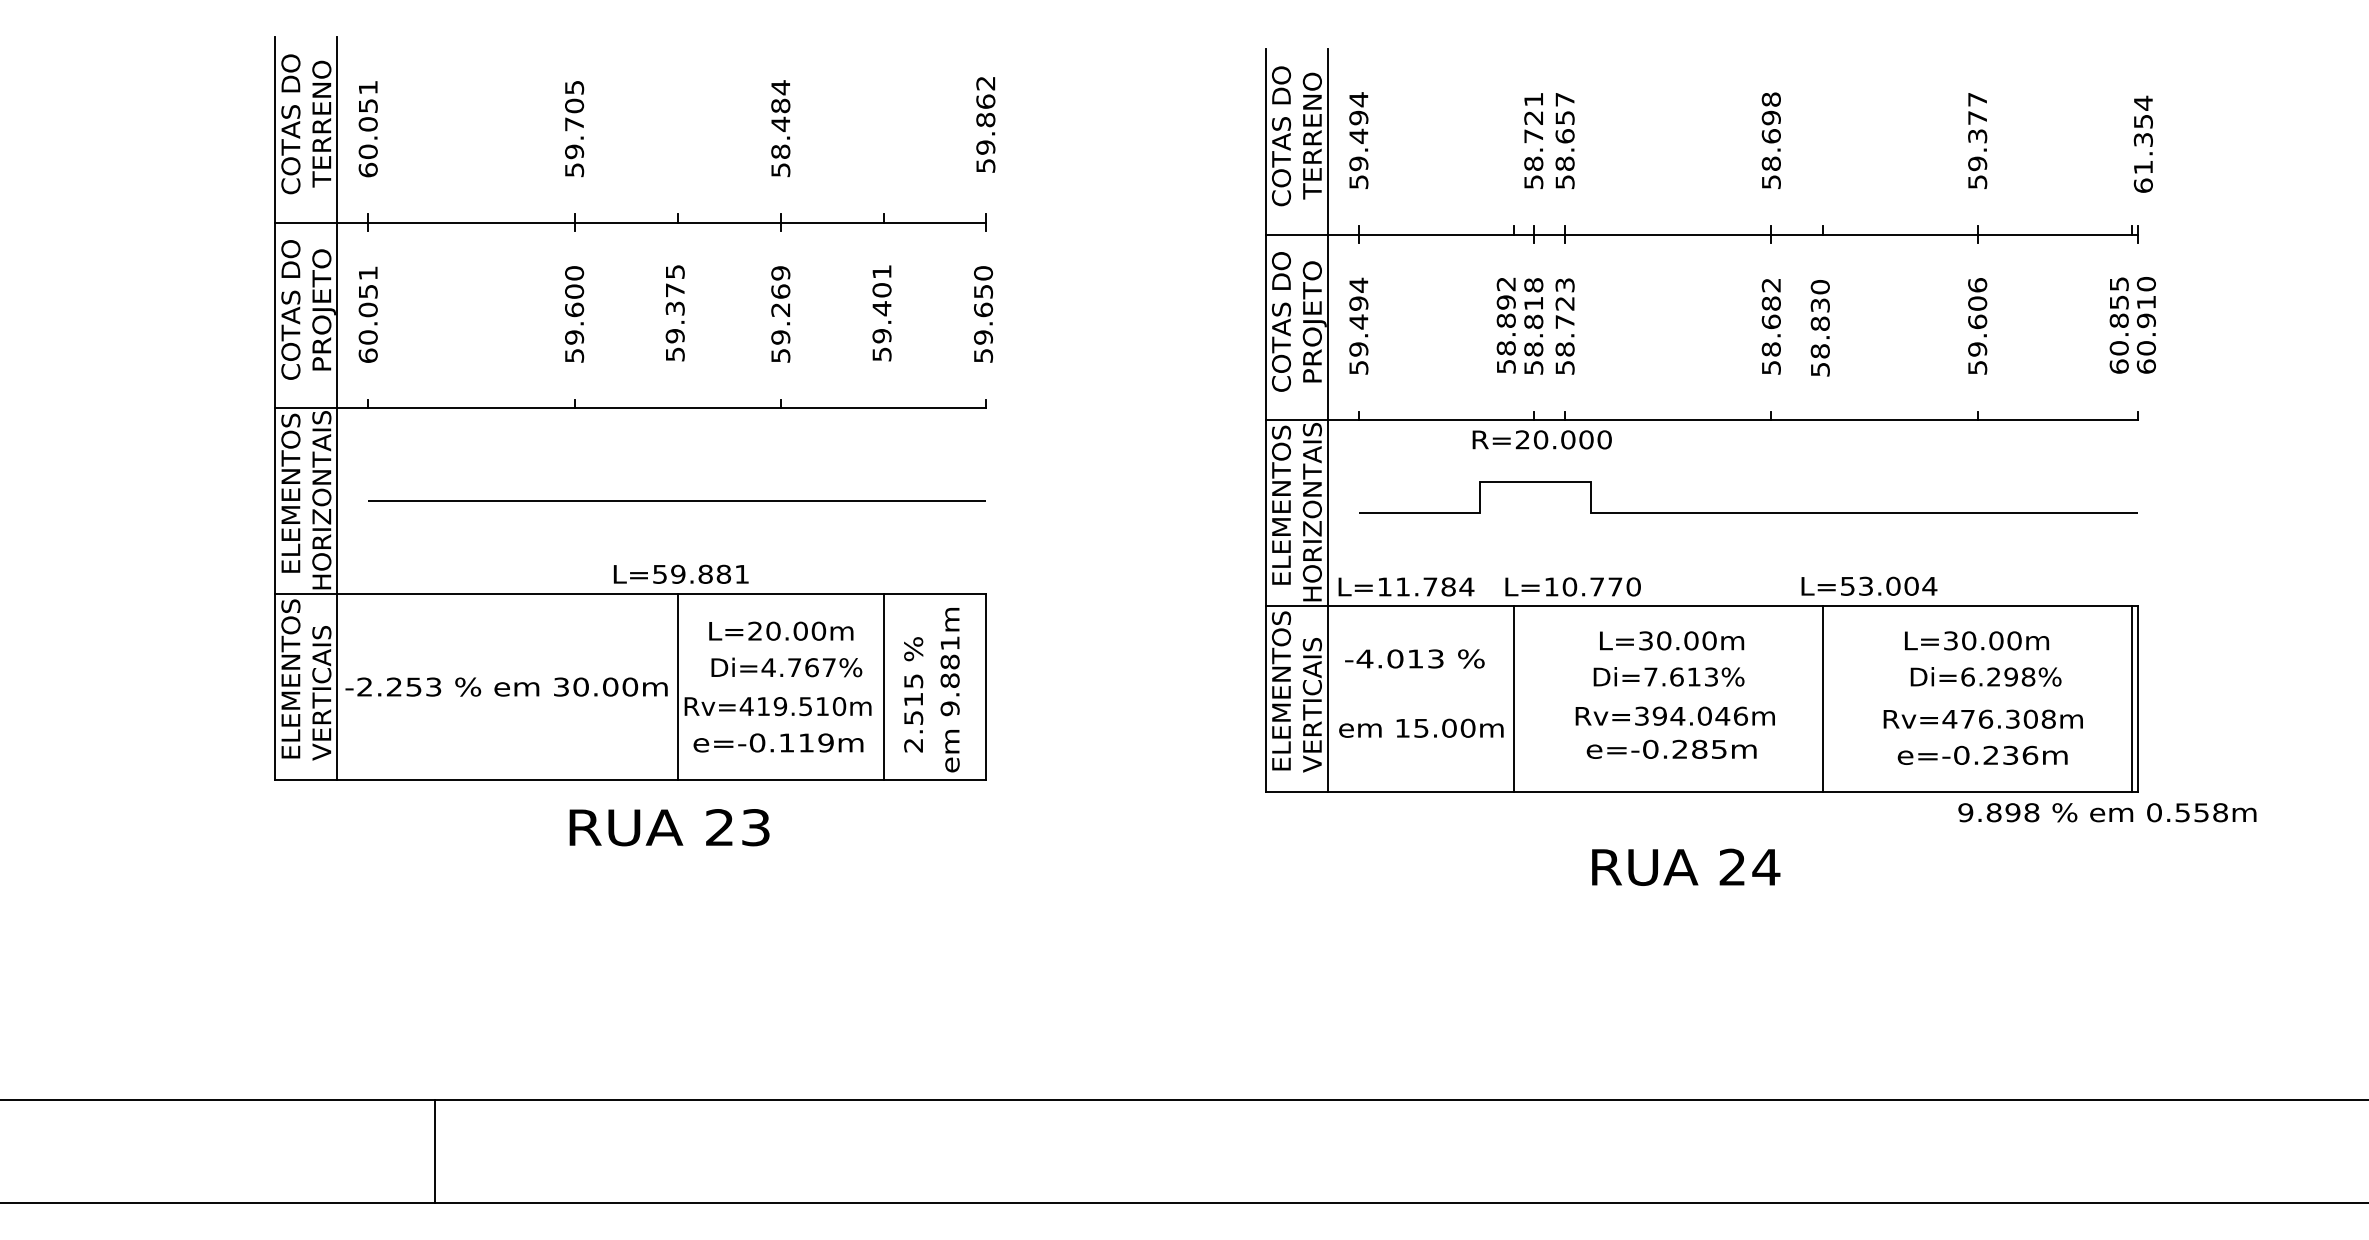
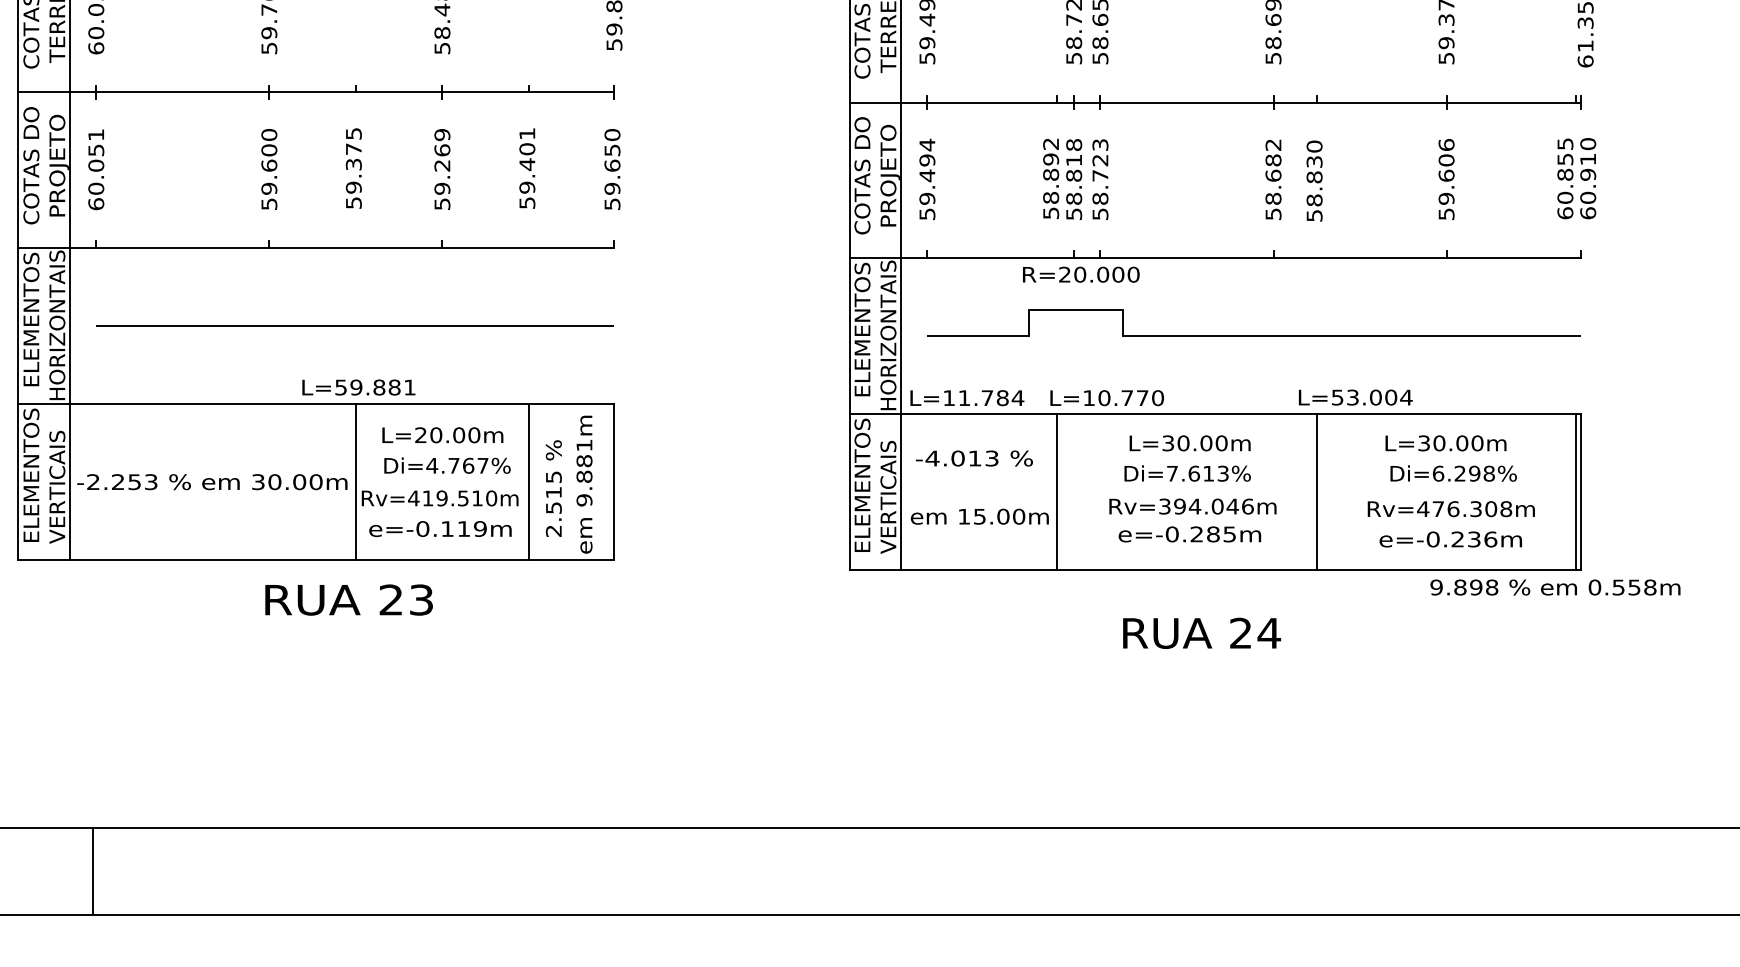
line: (435, 1150) -> (93, 870), moved

